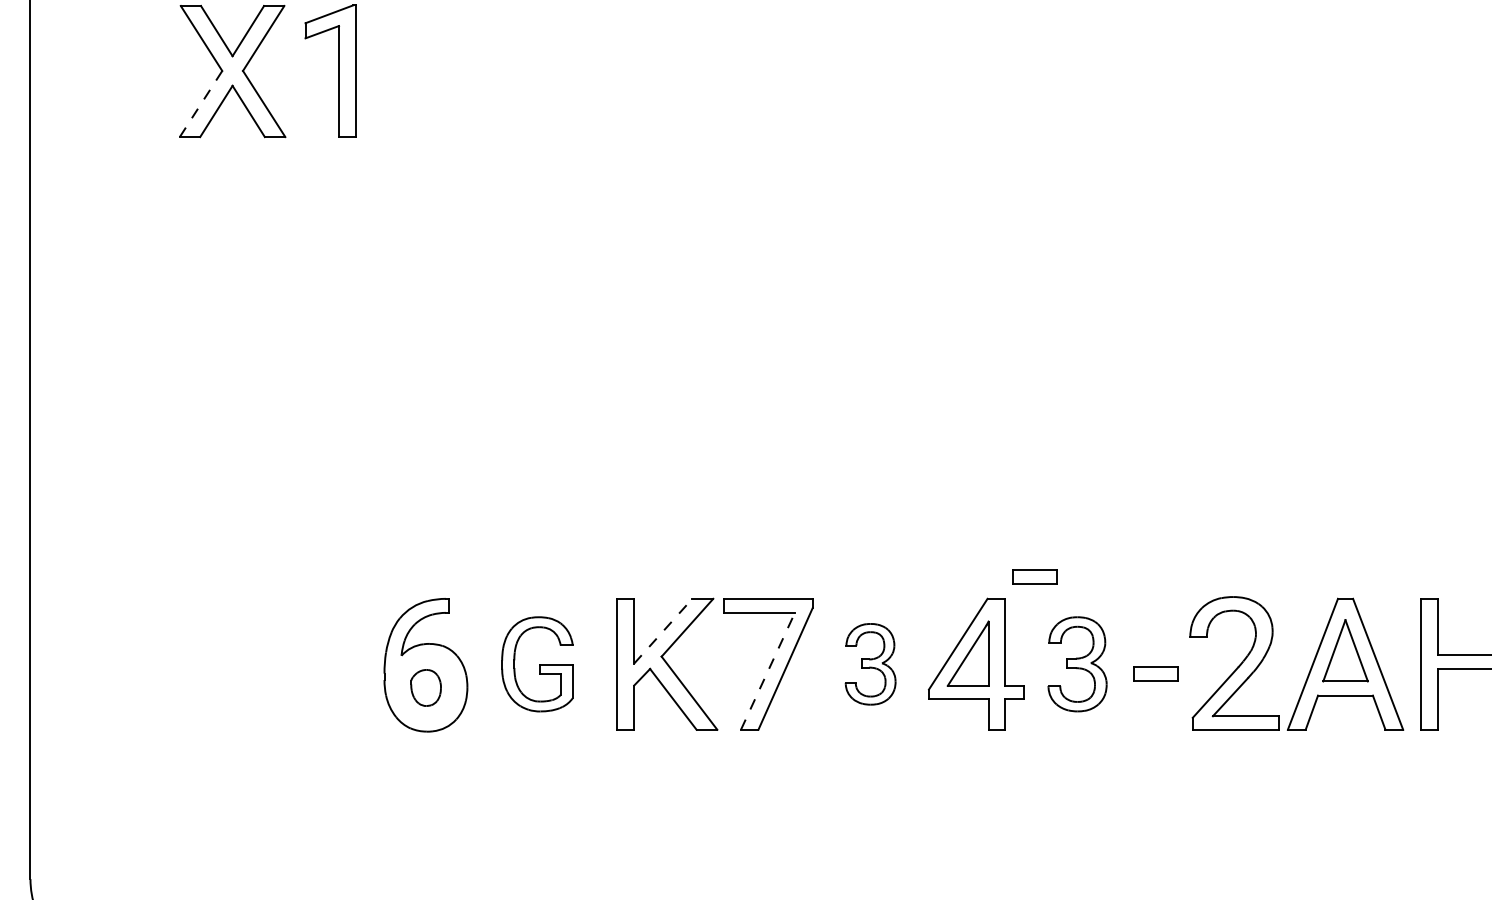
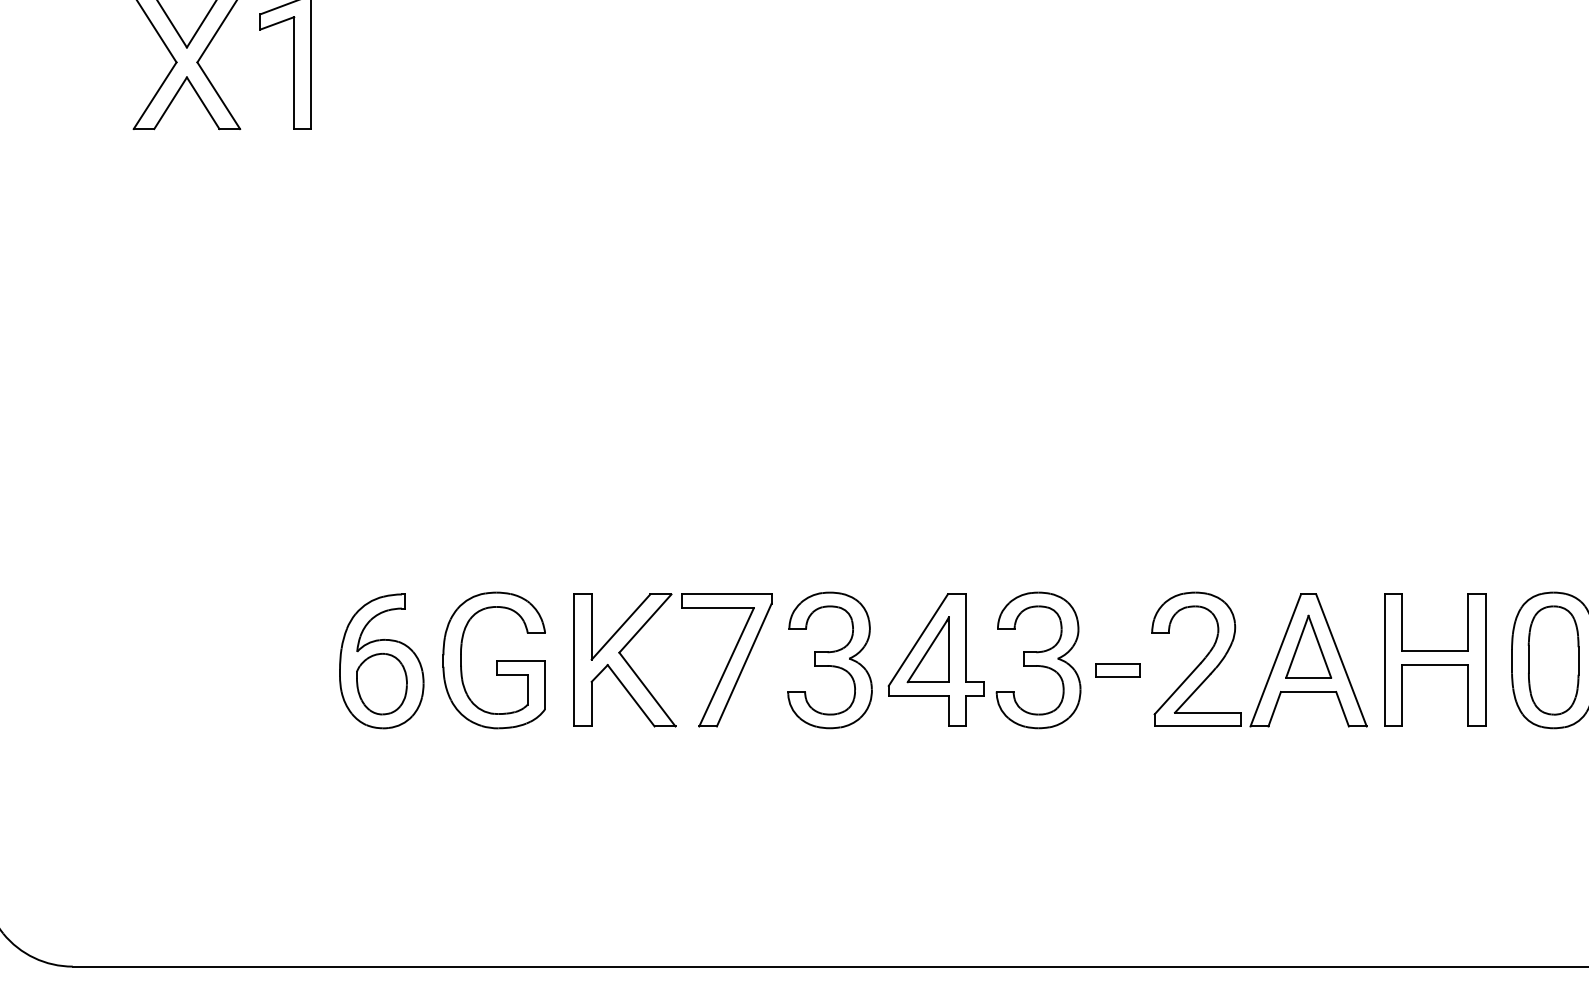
line: (201, 103) -> (155, 95), dashed -> solid
part: (1034, 577) -> (995, 572), removed
line: (663, 631) -> (621, 627), dashed -> solid
part: (536, 664) -> (493, 660), size x1.43
part: (870, 664) -> (829, 660), size x1.67
part: (1077, 664) -> (1038, 660), size x1.43
line: (767, 670) -> (726, 666), dashed -> solid
part: (425, 688) -> (381, 684), size x1.67

